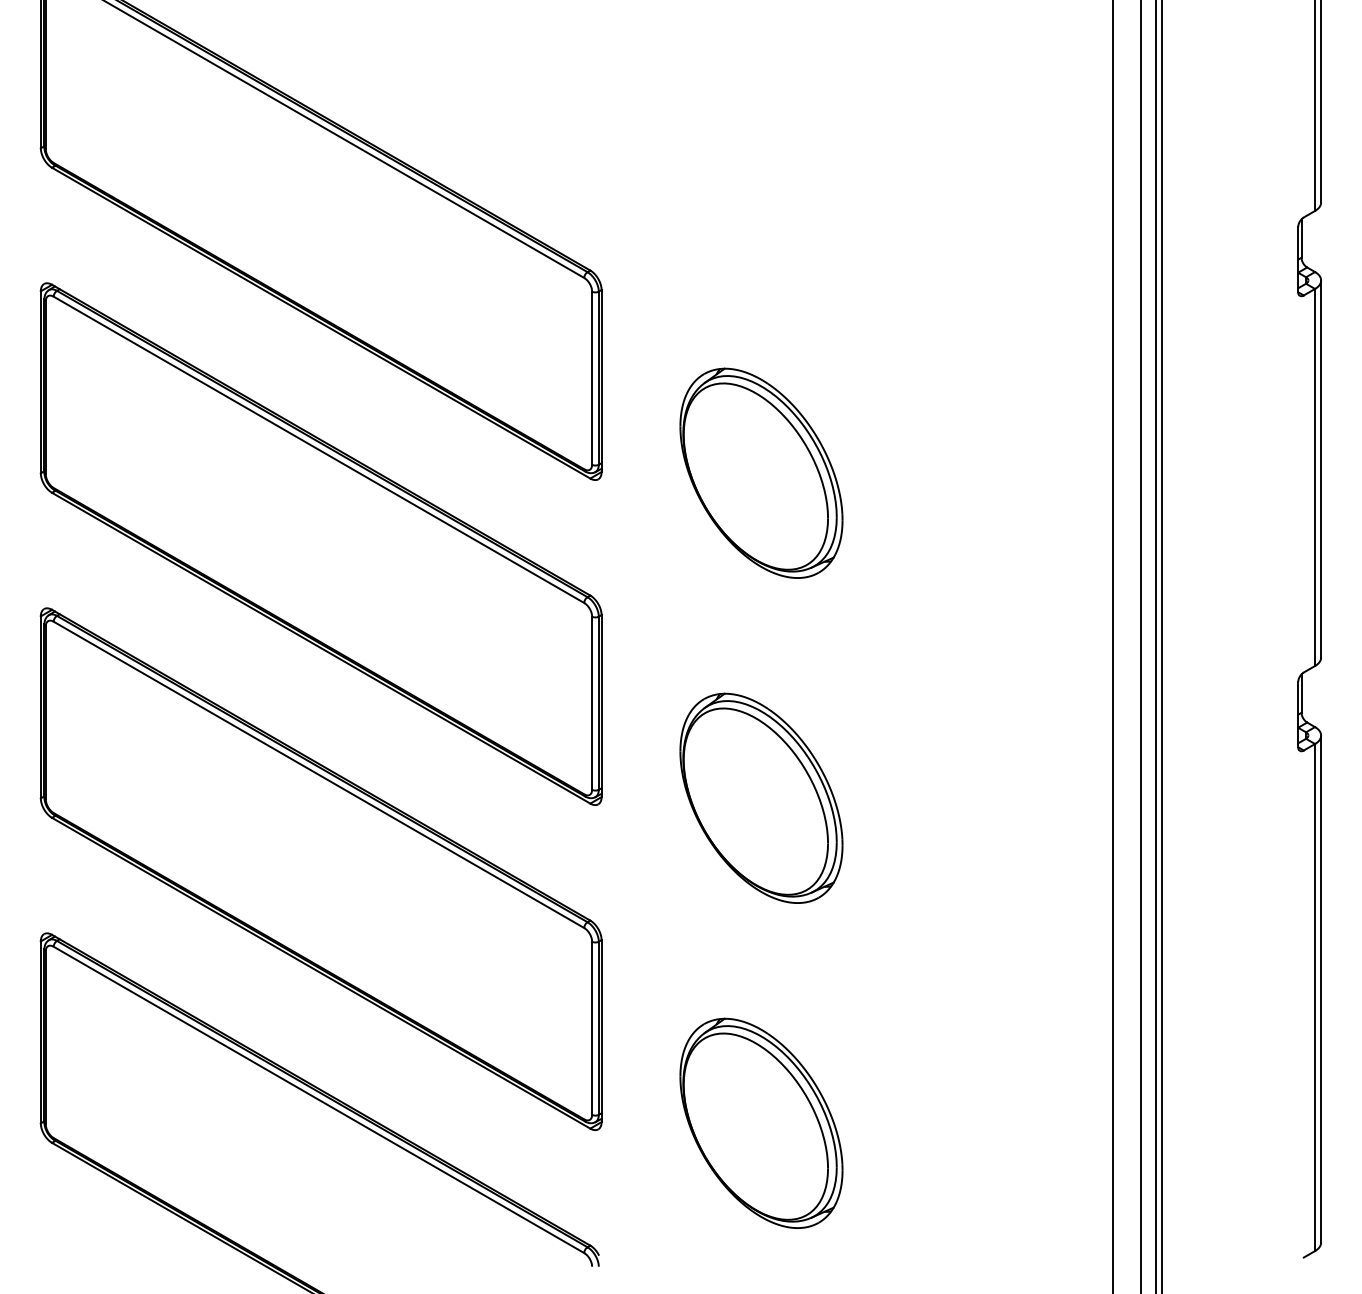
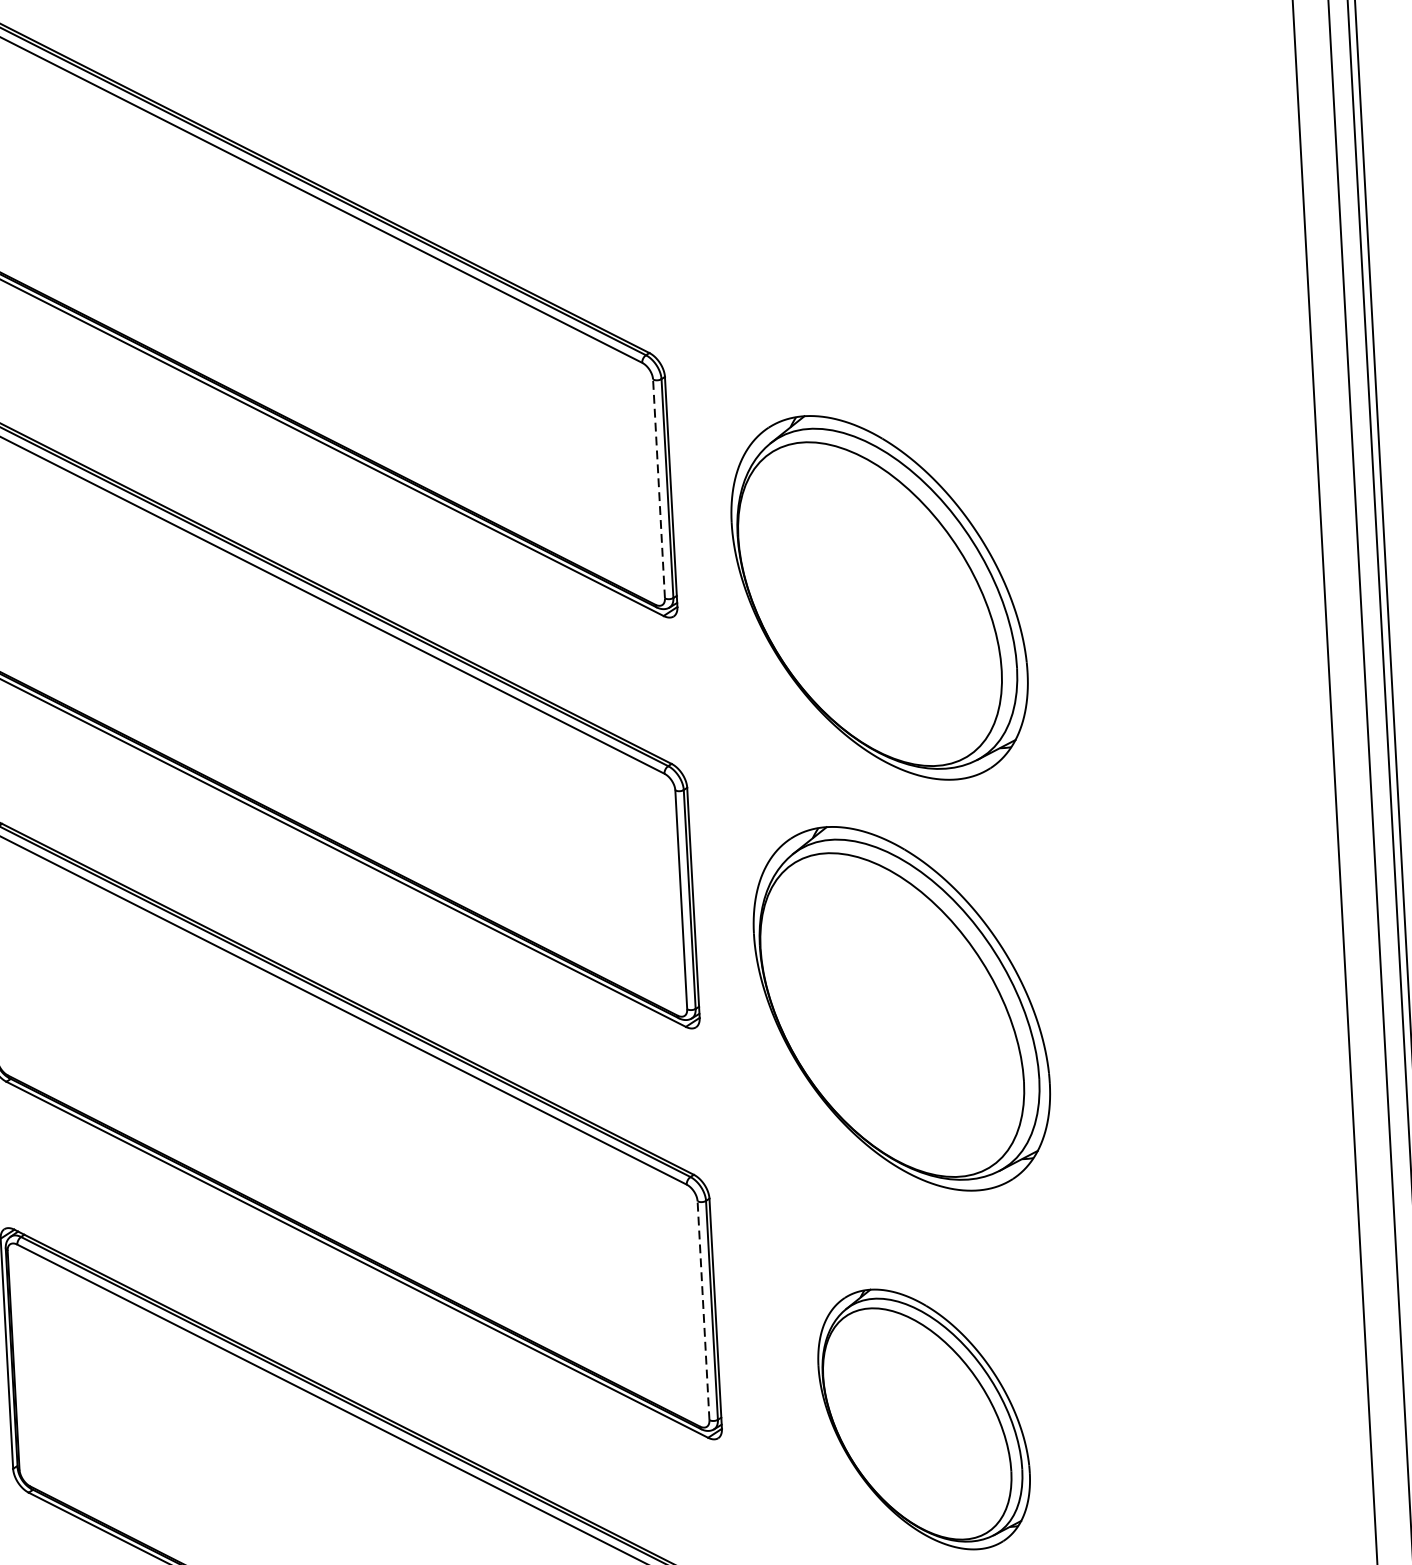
line: (592, 378) -> (659, 489), solid -> dashed
part: (761, 472) -> (879, 596), size x1.4
part: (761, 797) -> (901, 1007), size x1.4
line: (592, 1028) -> (704, 1311), solid -> dashed

